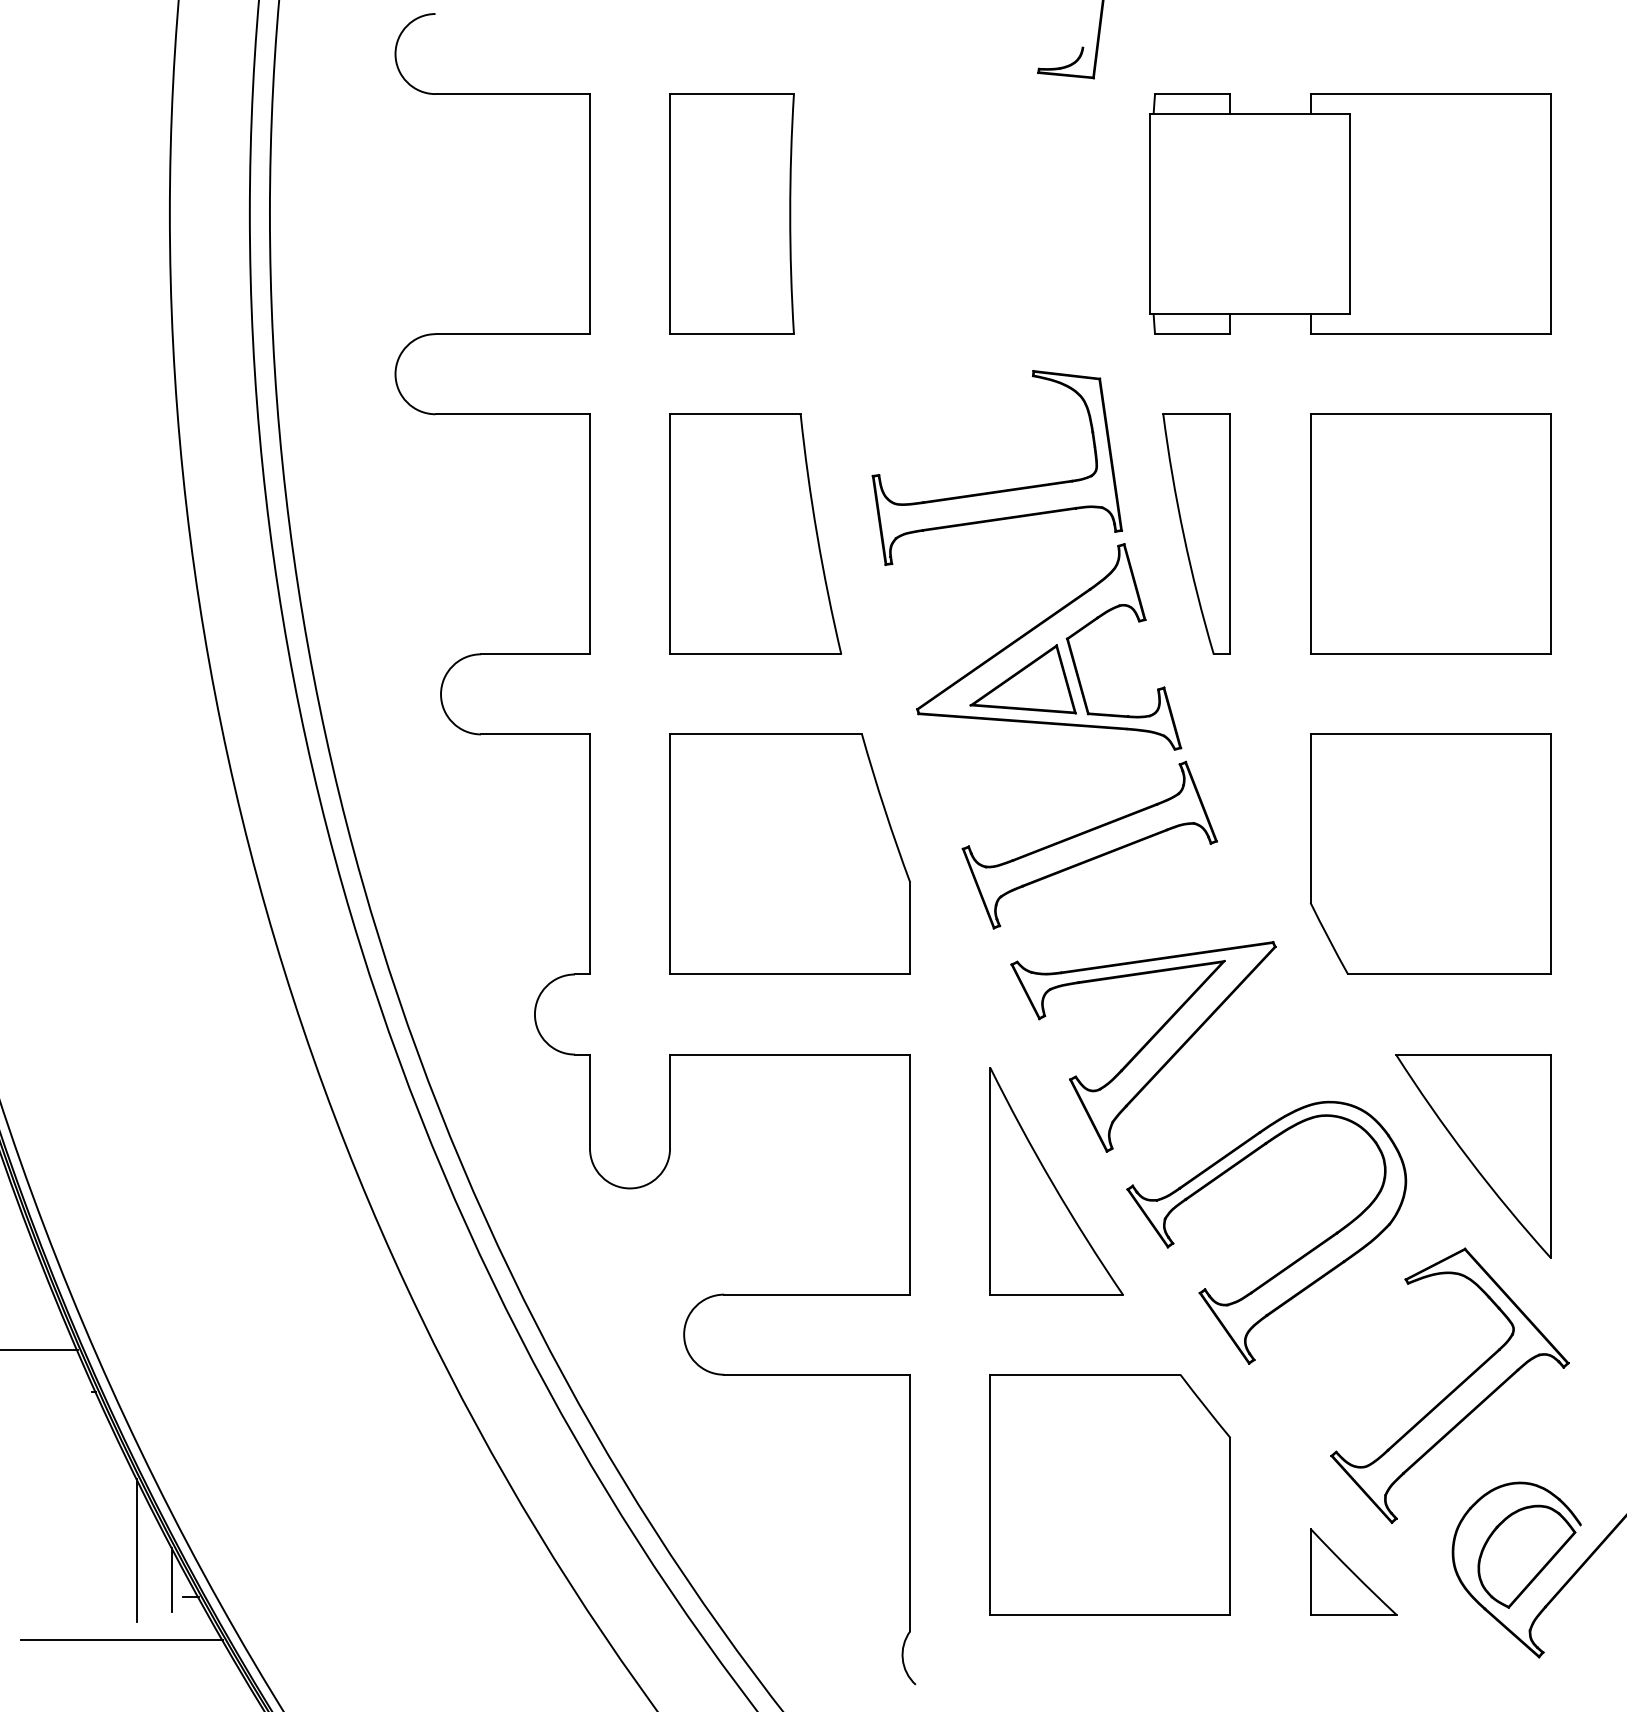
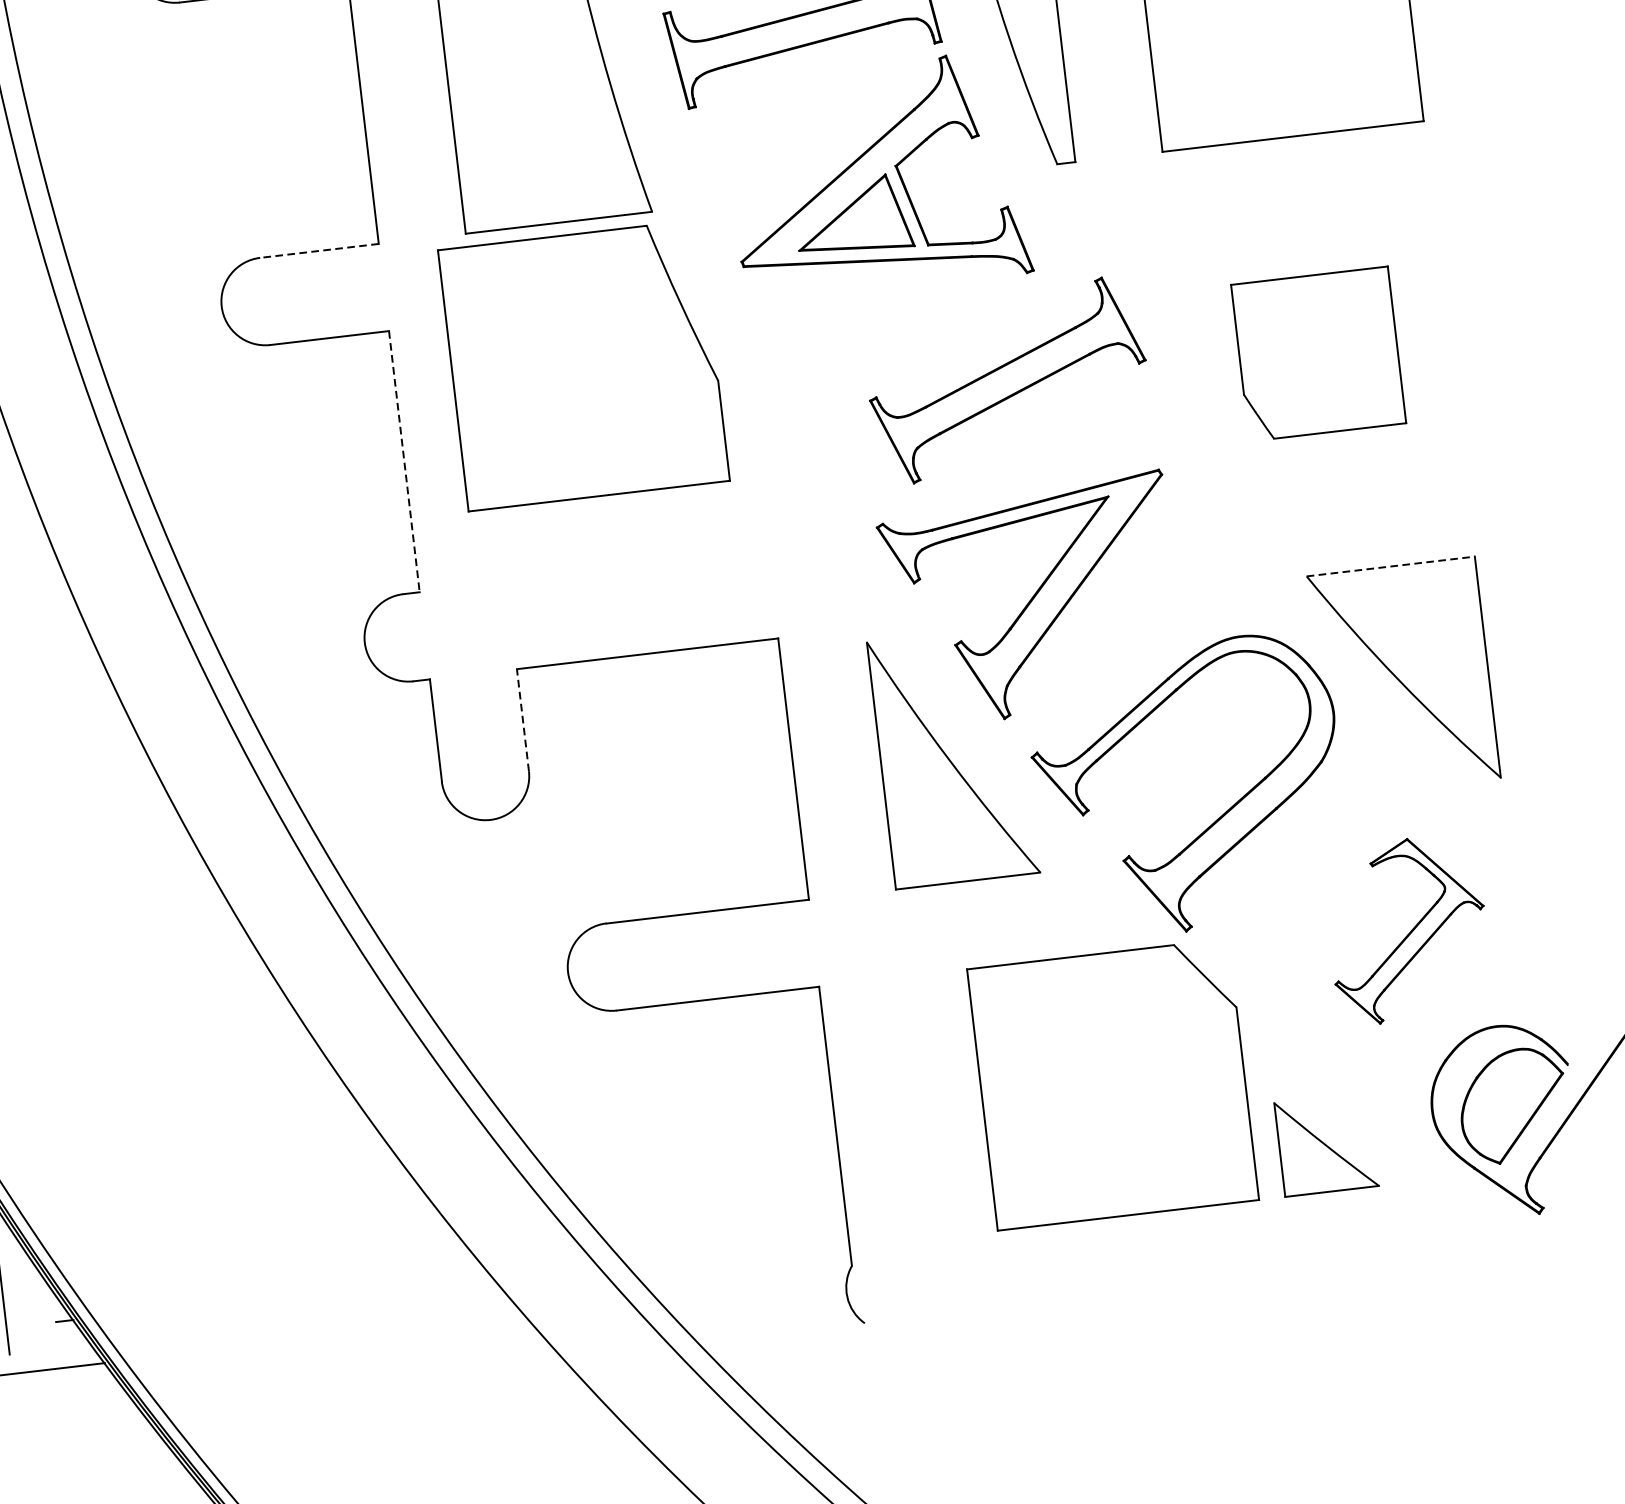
line: (535, 654) -> (319, 251), solid -> dashed
part: (1089, 844) -> (1007, 379), moved
part: (789, 853) -> (583, 364), moved
part: (1430, 853) -> (1318, 353), size x0.6
line: (590, 854) -> (404, 461), solid -> dashed
line: (1473, 1054) -> (1391, 566), solid -> dashed
line: (670, 1101) -> (523, 720), solid -> dashed
part: (1449, 1385) -> (1407, 929), size x0.6
part: (1109, 1494) -> (1112, 1084), moved
line: (171, 1579) -> (41, 1303), removed

